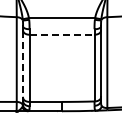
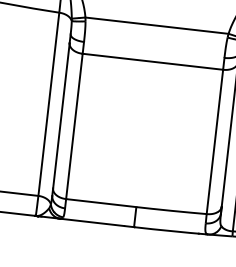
line: (62, 34) -> (153, 61), dashed -> solid
line: (23, 64) -> (62, 116), dashed -> solid

